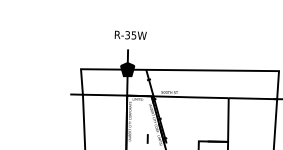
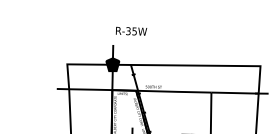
text: (130, 34) -> (131, 30), moved

